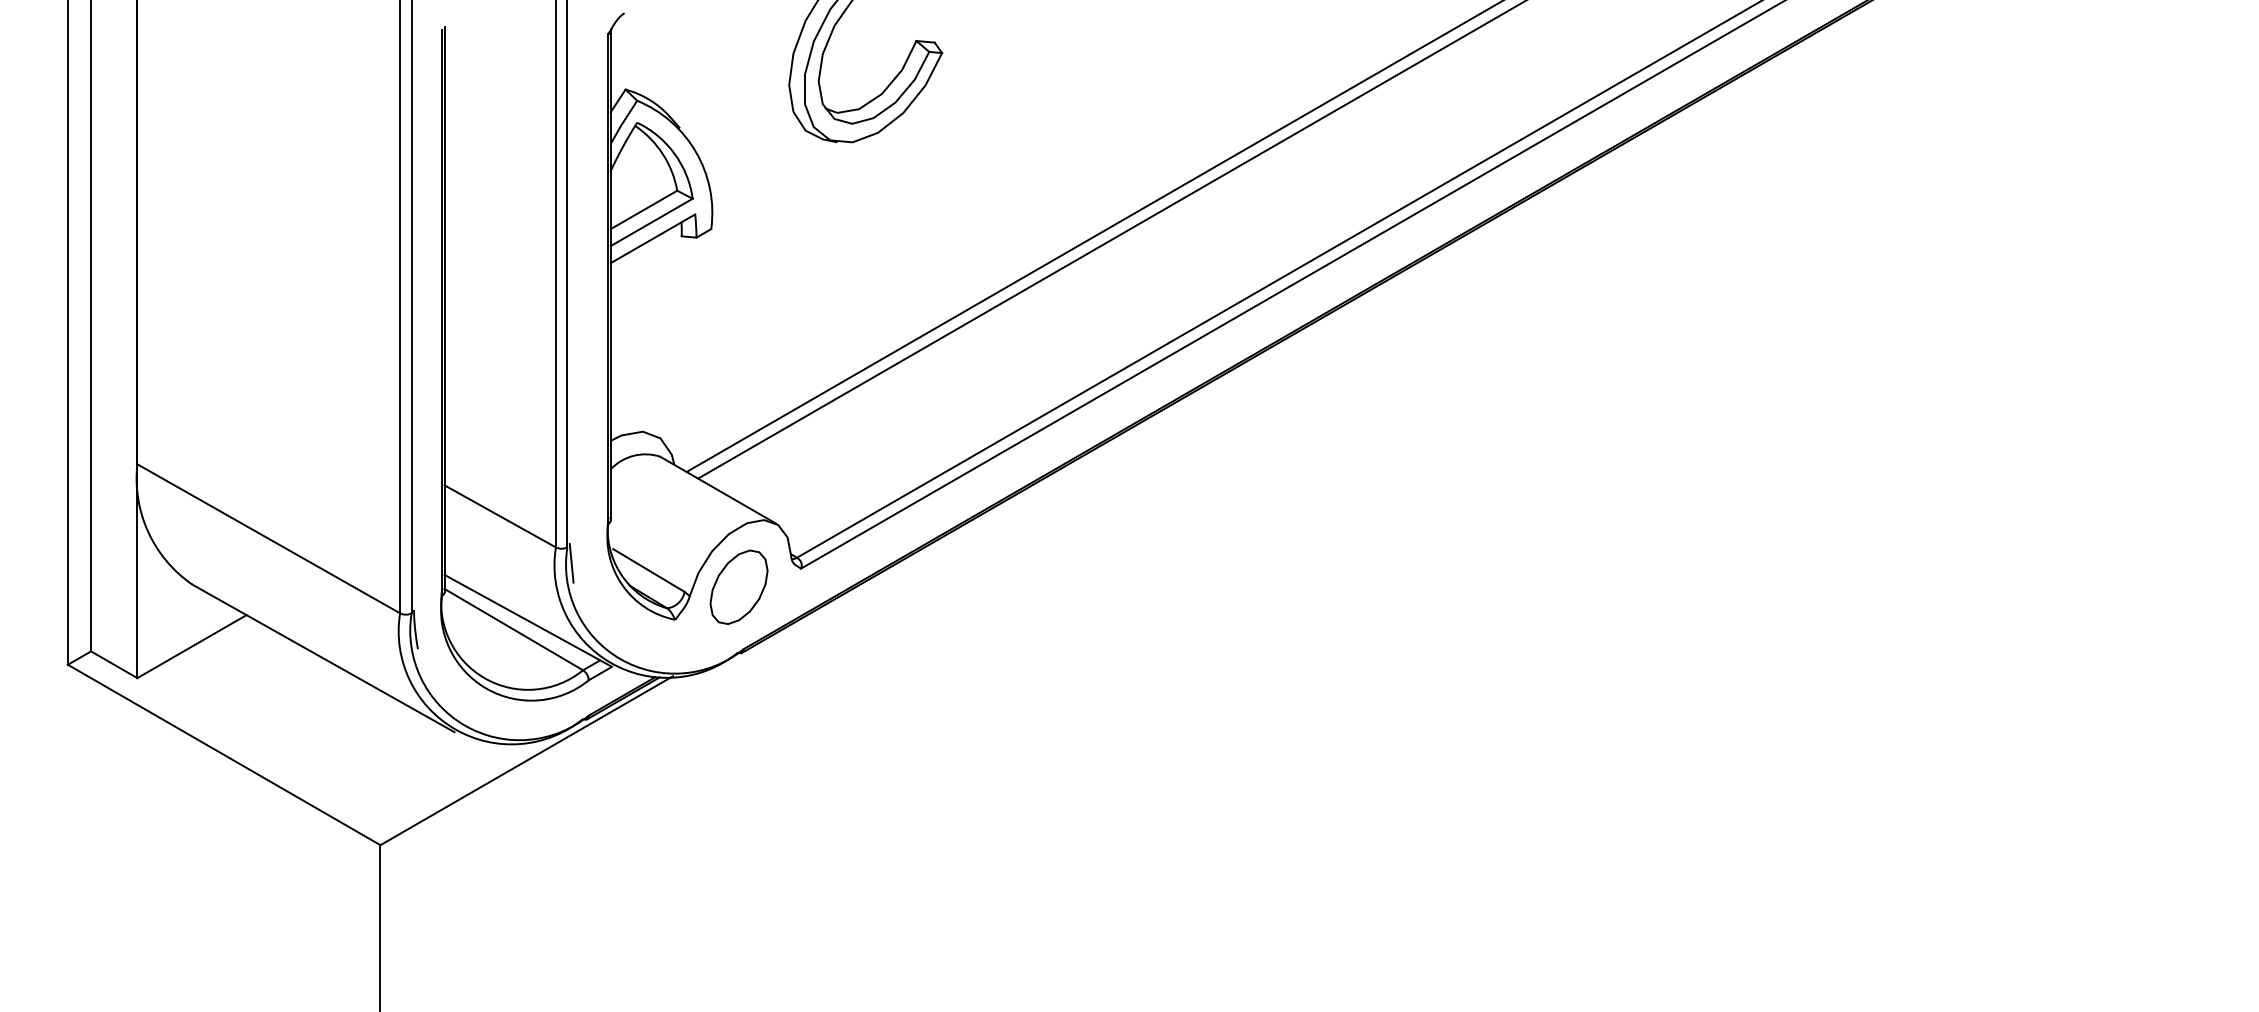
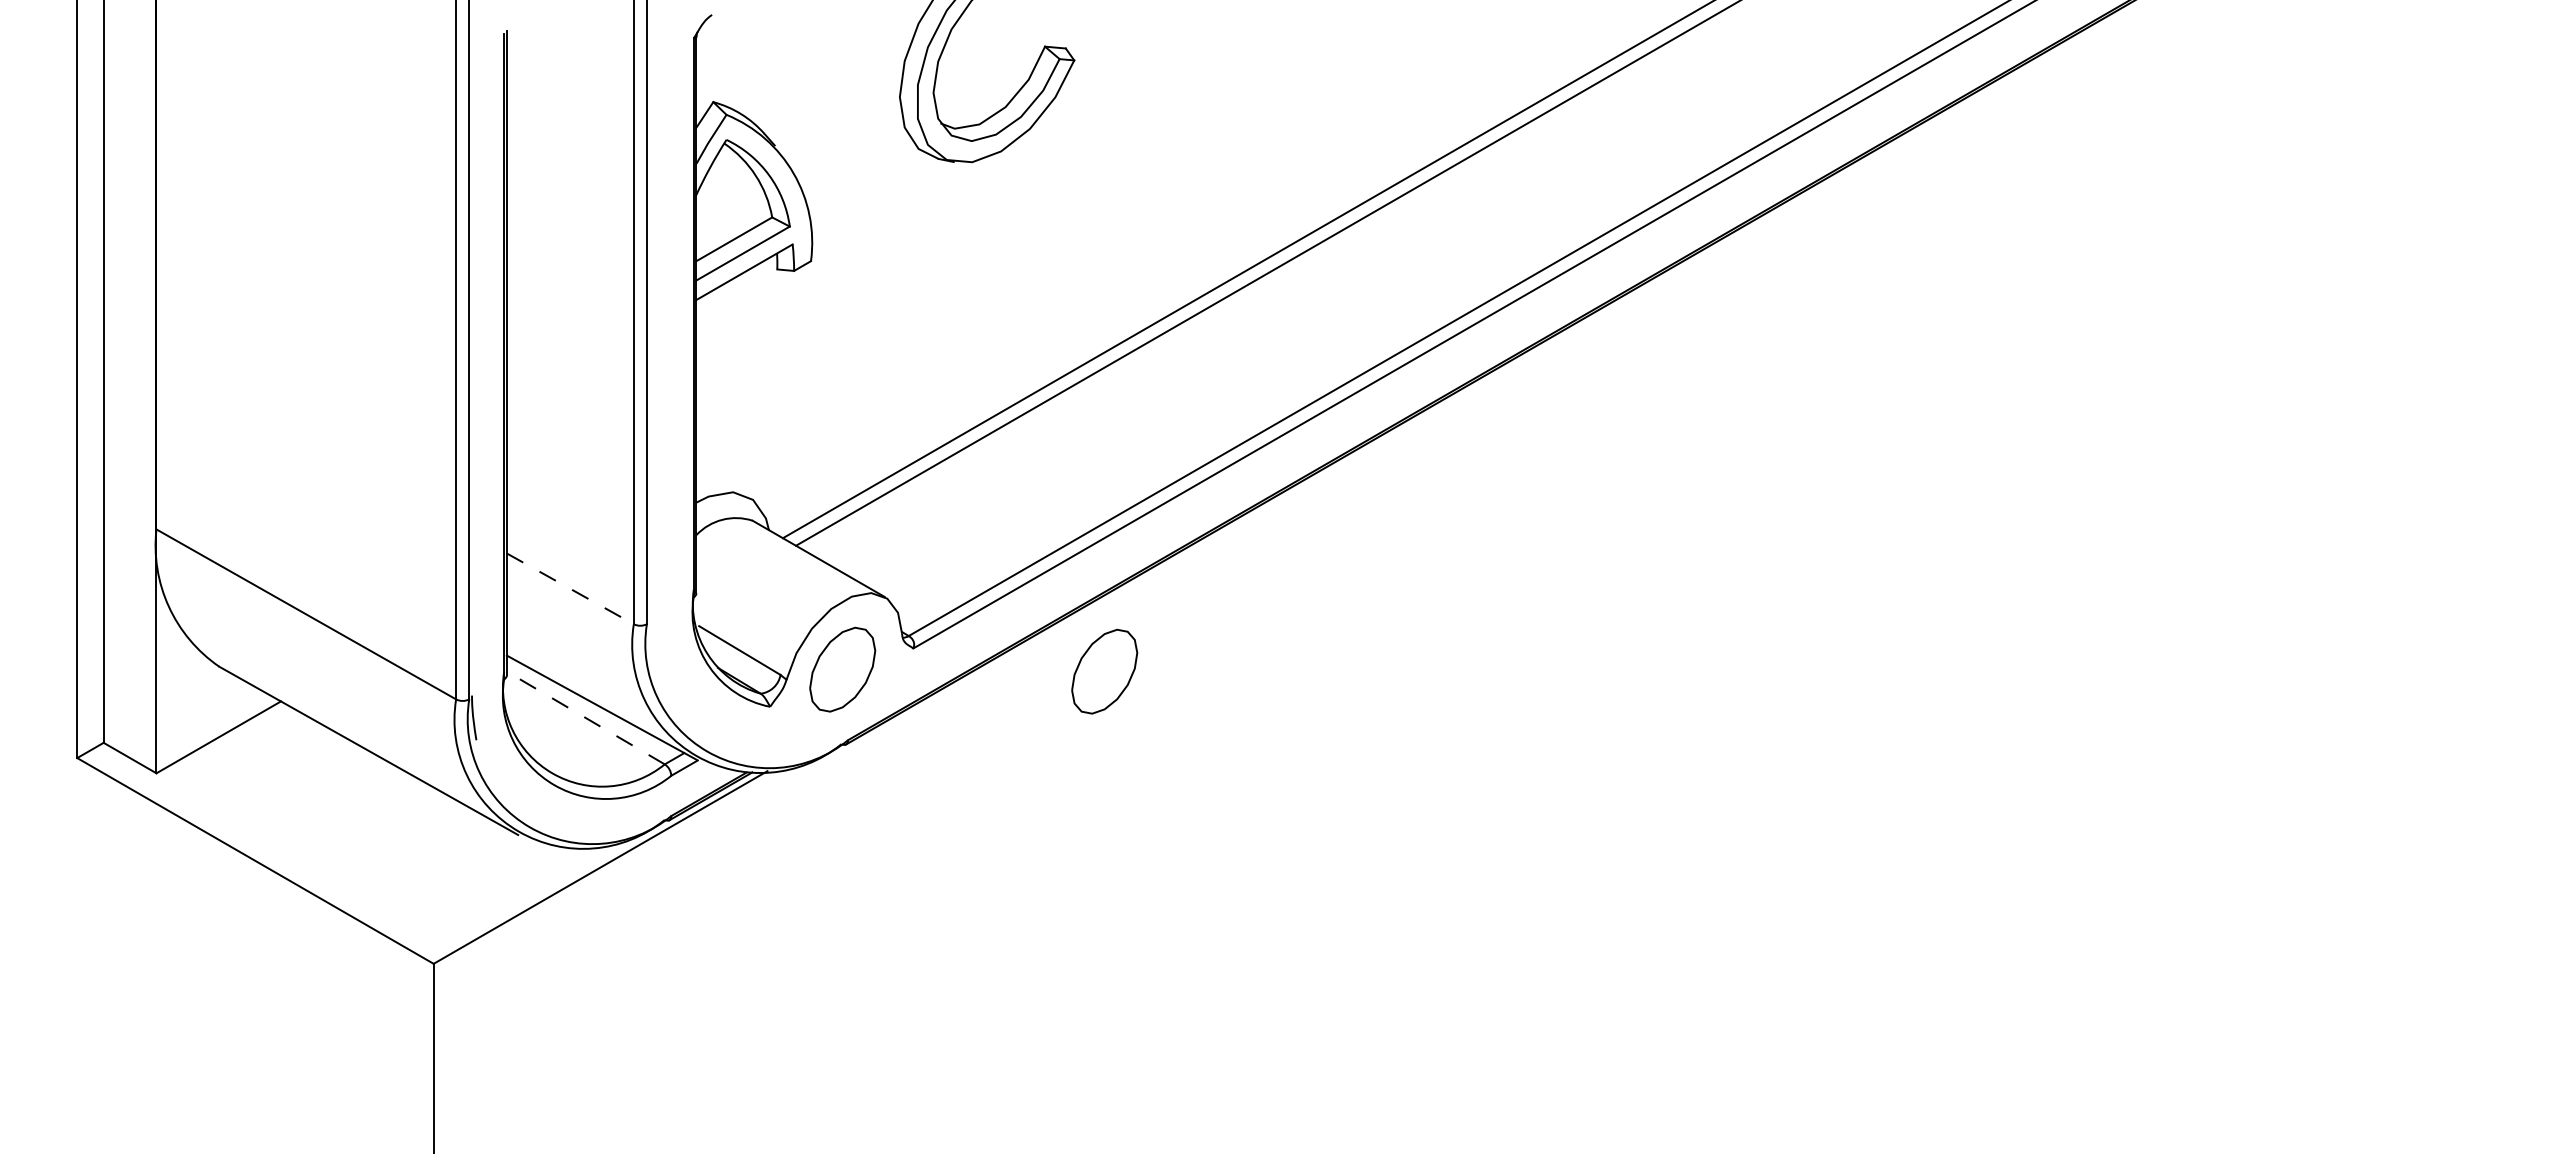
line: (500, 516) -> (570, 588), solid -> dashed
line: (571, 563) -> (651, 642), removed
part: (968, 588) -> (1104, 671), added
line: (513, 630) -> (585, 718), solid -> dashed

